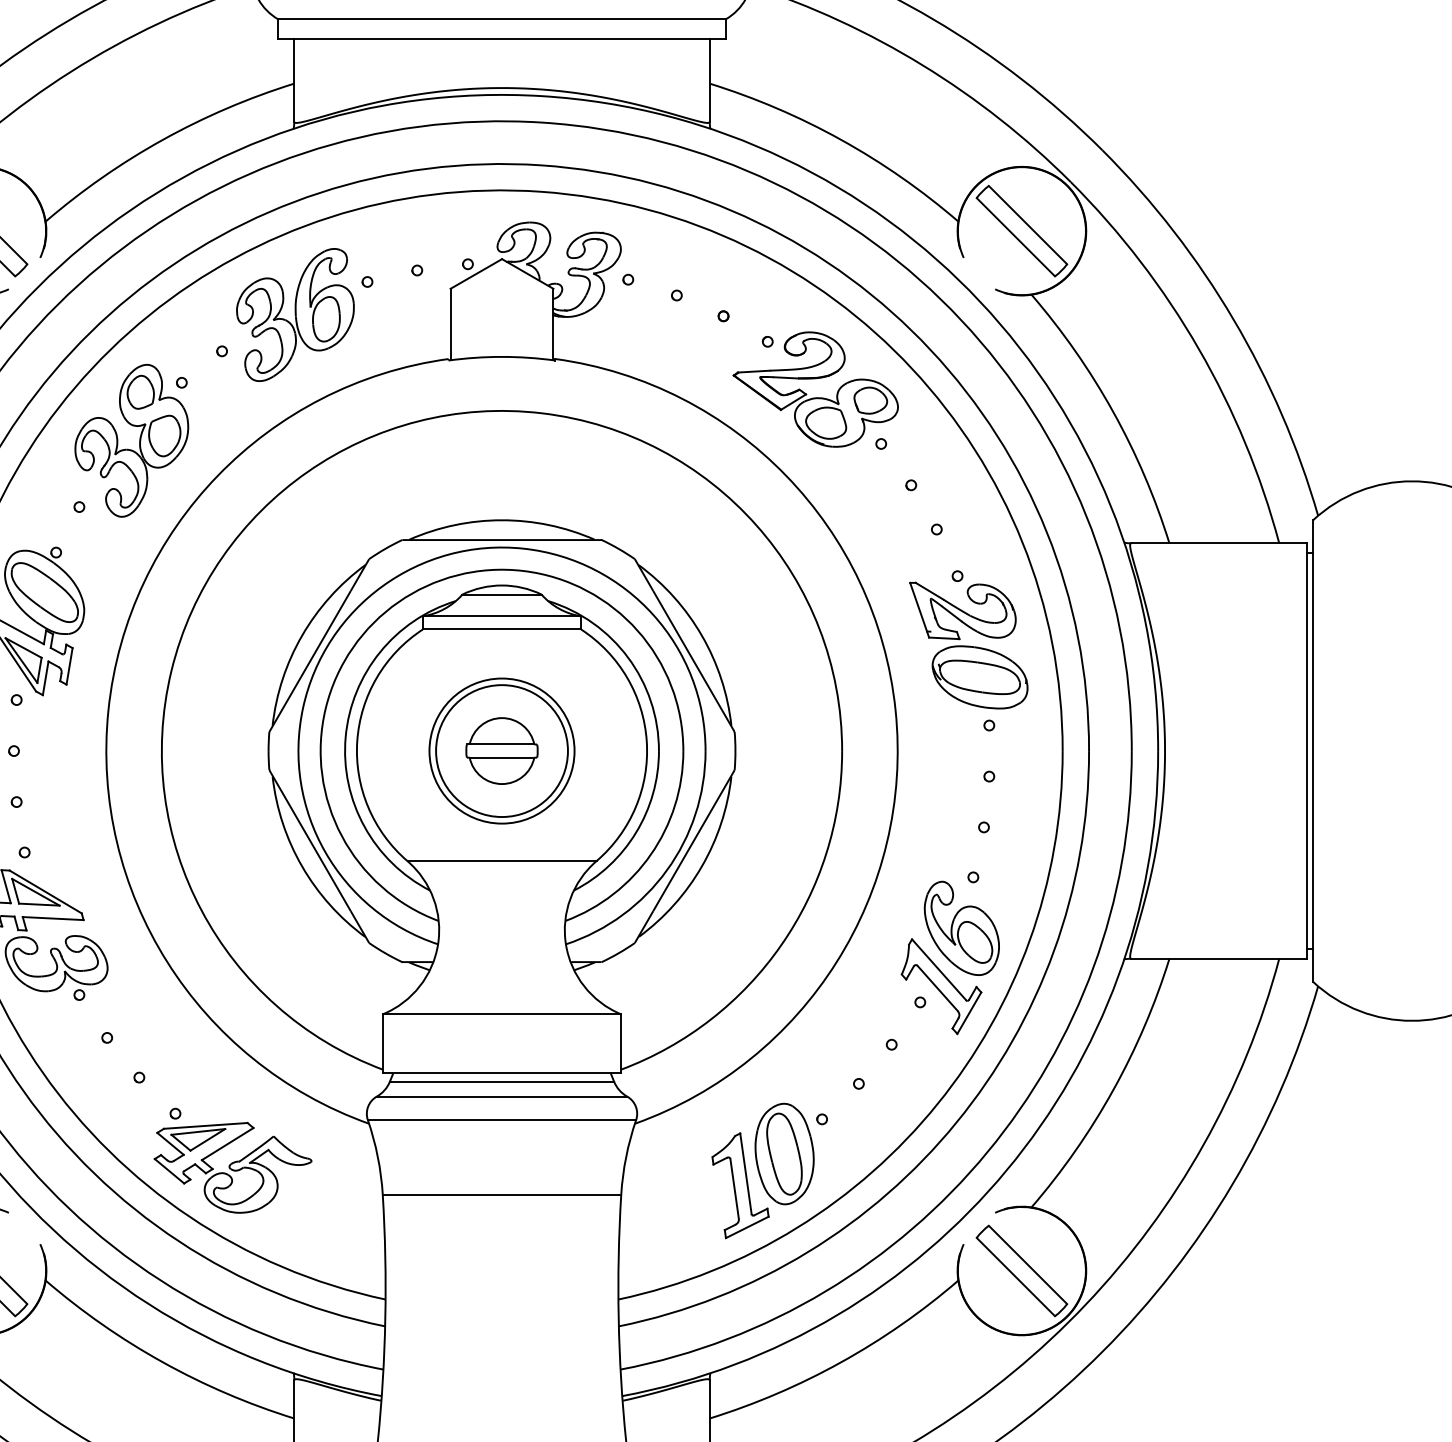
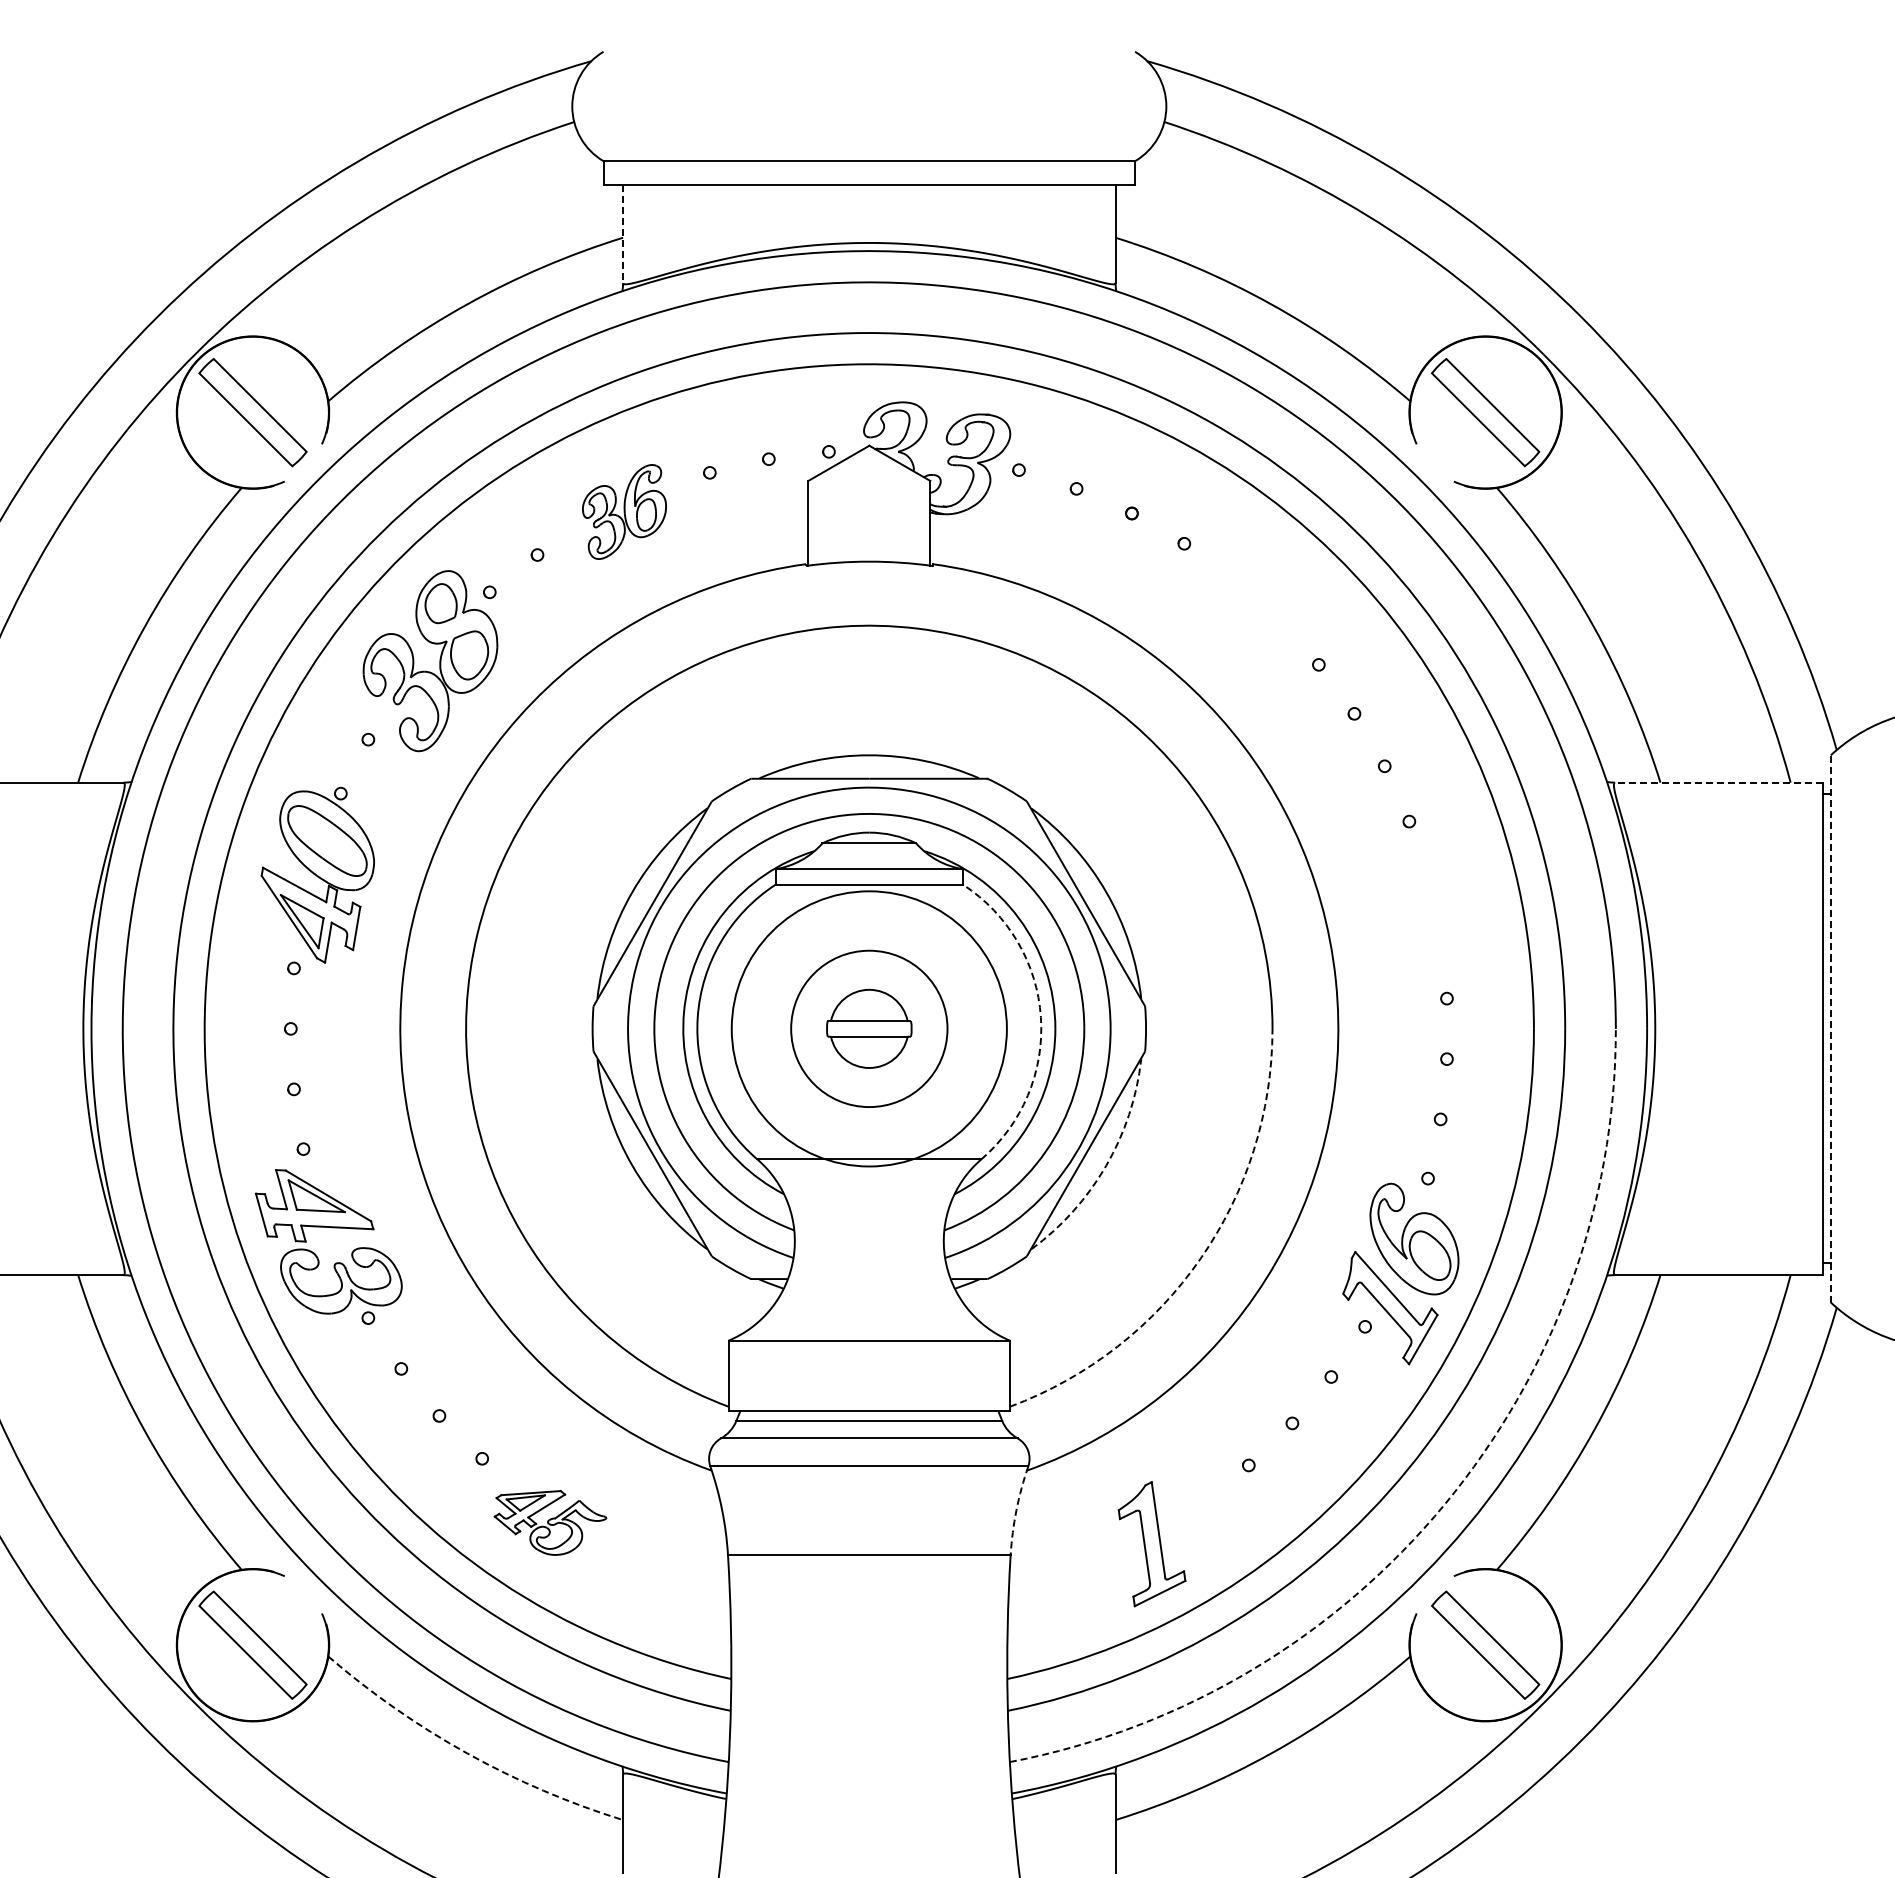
line: (294, 80) -> (623, 234), solid -> dashed
part: (295, 314) -> (624, 511), size x0.6
part: (815, 397) -> (1240, 609), removed
line: (1219, 543) -> (1719, 782), solid -> dashed
part: (968, 645) -> (1422, 903), removed
arc: (646, 741) -> (1040, 1017), solid -> dashed
circle: (502, 750) -> (869, 1028), size x1.6
line: (1312, 750) -> (1830, 1028), solid -> dashed
arc: (702, 866) -> (1106, 1165), solid -> dashed
arc: (781, 944) -> (1200, 1258), solid -> dashed
arc: (987, 1152) -> (1444, 1504), solid -> dashed
part: (784, 1153) -> (1204, 1506), removed
arc: (626, 1157) -> (1016, 1510), solid -> dashed
part: (233, 1167) -> (550, 1522), size x0.6
arc: (163, 1362) -> (467, 1753), solid -> dashed

